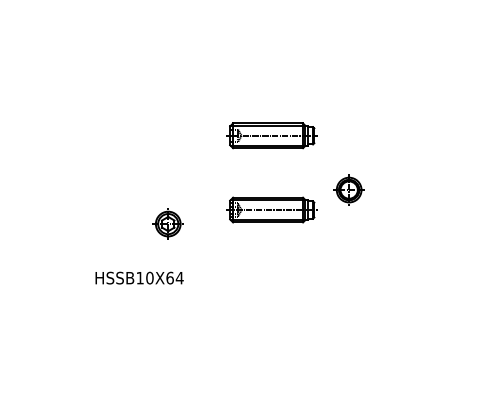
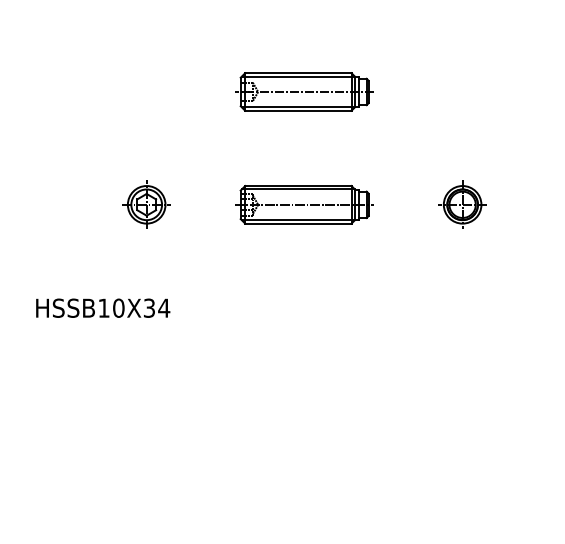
part: (348, 189) -> (461, 203), moved
part: (167, 223) -> (145, 203), moved
text: (169, 277) -> (148, 307), HSSB10X64 -> HSSB10X34

